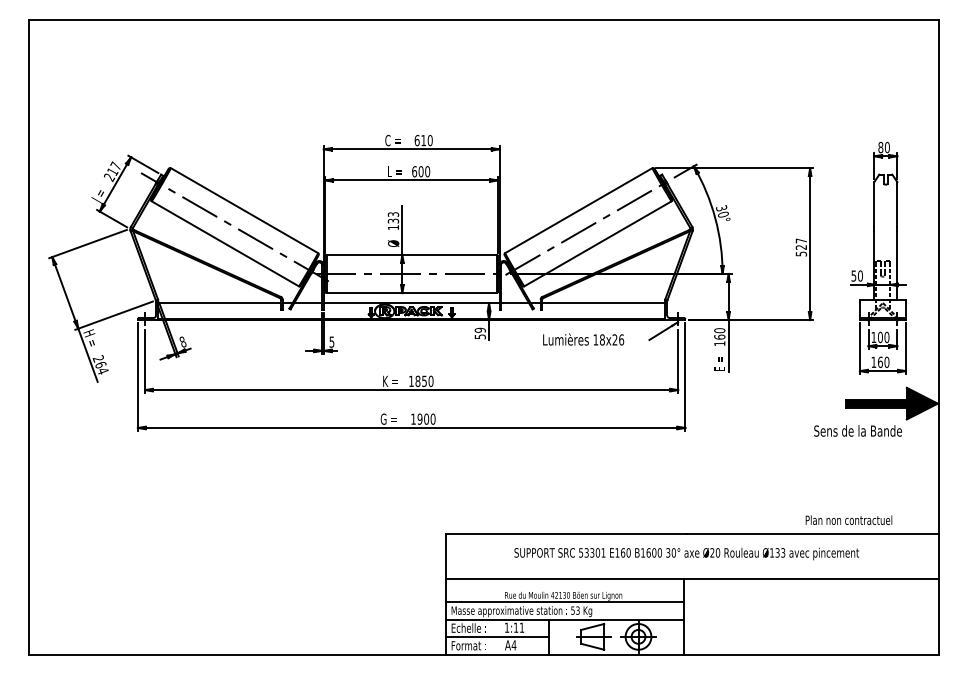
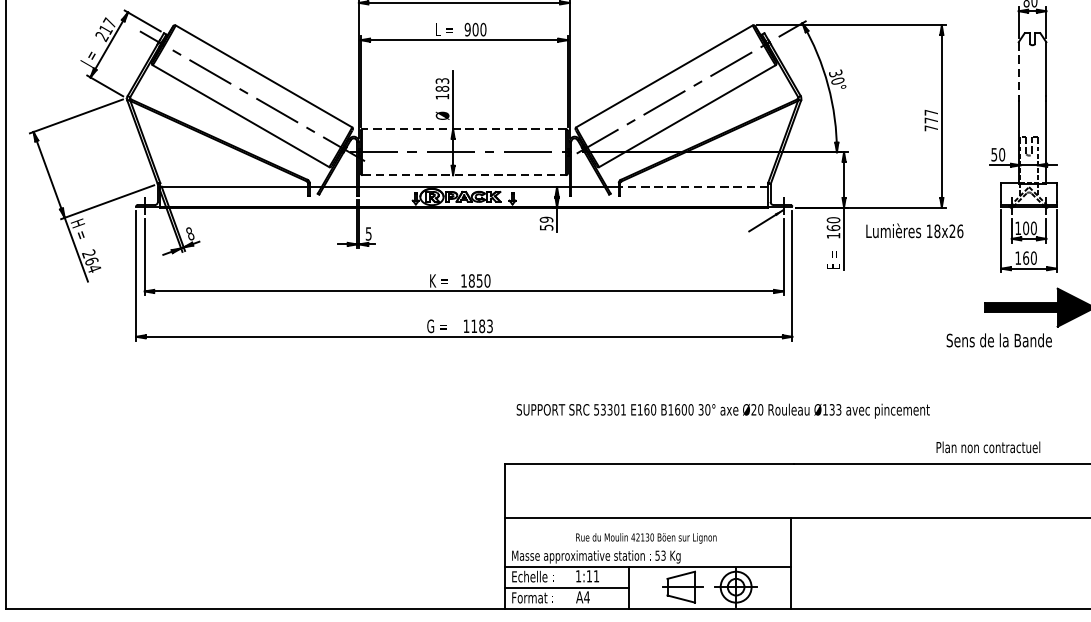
text: (414, 171) -> (467, 29), 600 -> 900
line: (874, 205) -> (1018, 70), solid -> dashed
text: (393, 220) -> (442, 88), 133 -> 183
text: (801, 250) -> (931, 124), 527 -> 777
line: (411, 254) -> (464, 128), solid -> dashed
line: (412, 293) -> (465, 175), solid -> dashed
line: (603, 303) -> (694, 187), solid -> dashed
text: (583, 339) -> (914, 230), moved
text: (426, 418) -> (482, 325), 1900 -> 1183
text: (686, 553) -> (722, 410), moved
line: (564, 602) -> (647, 545), removed

